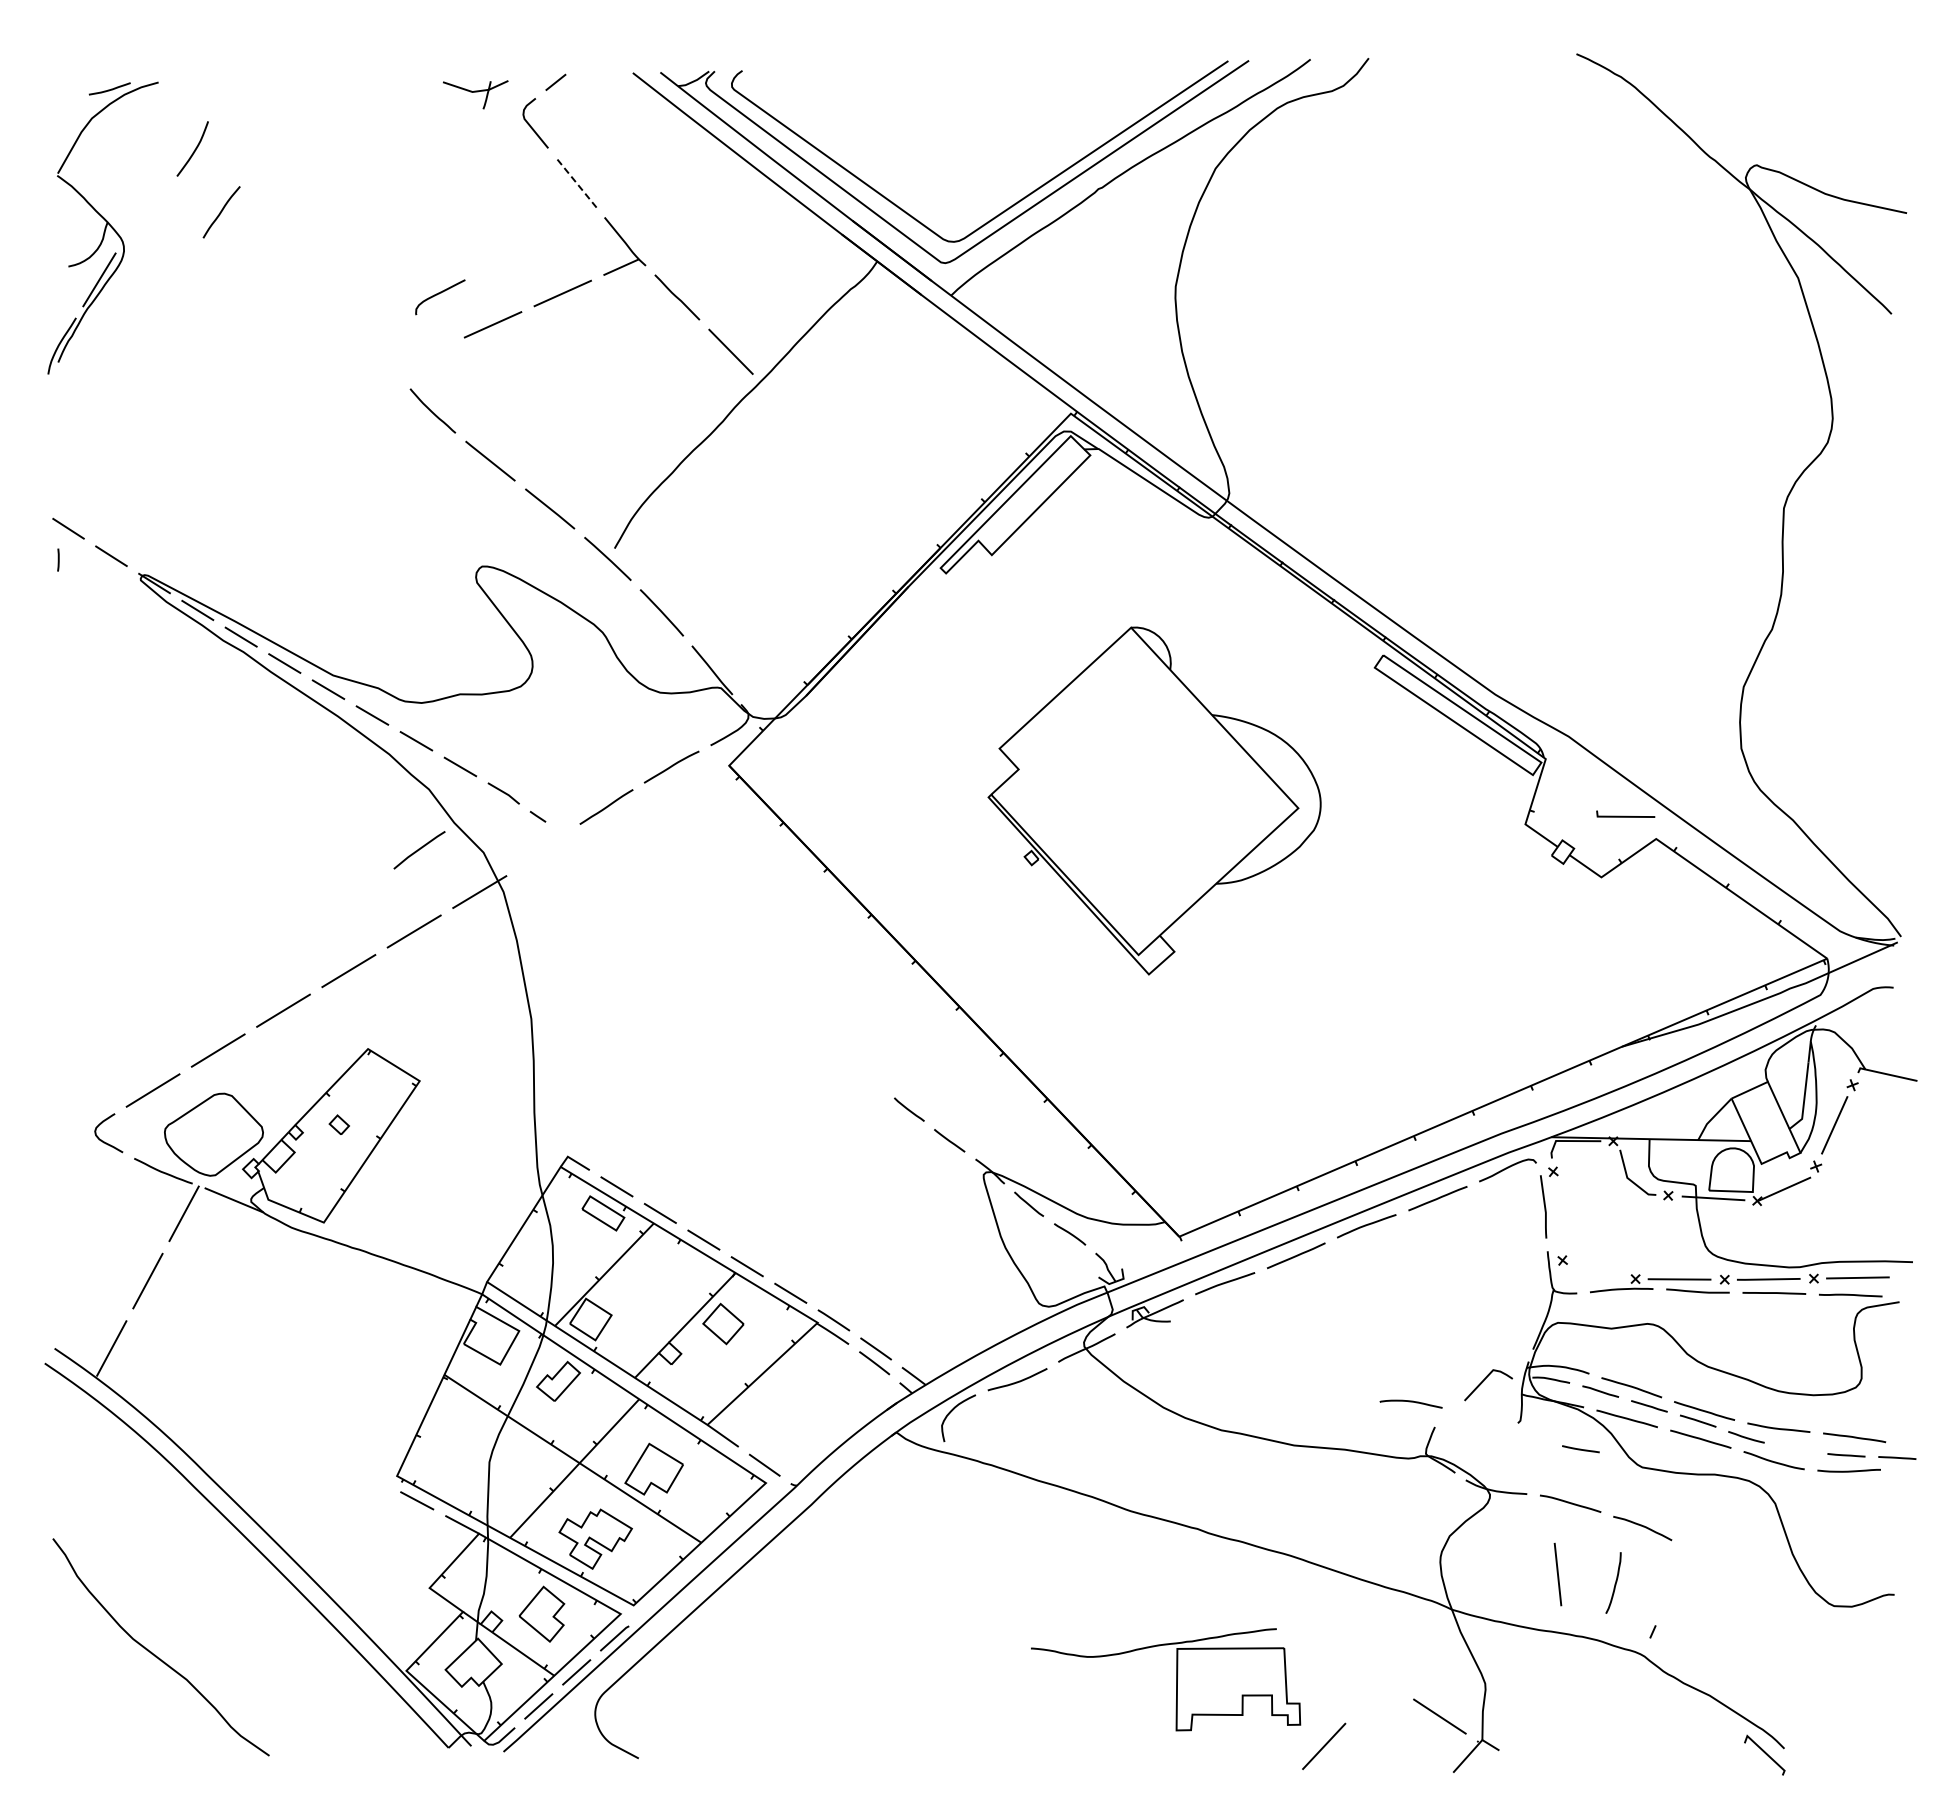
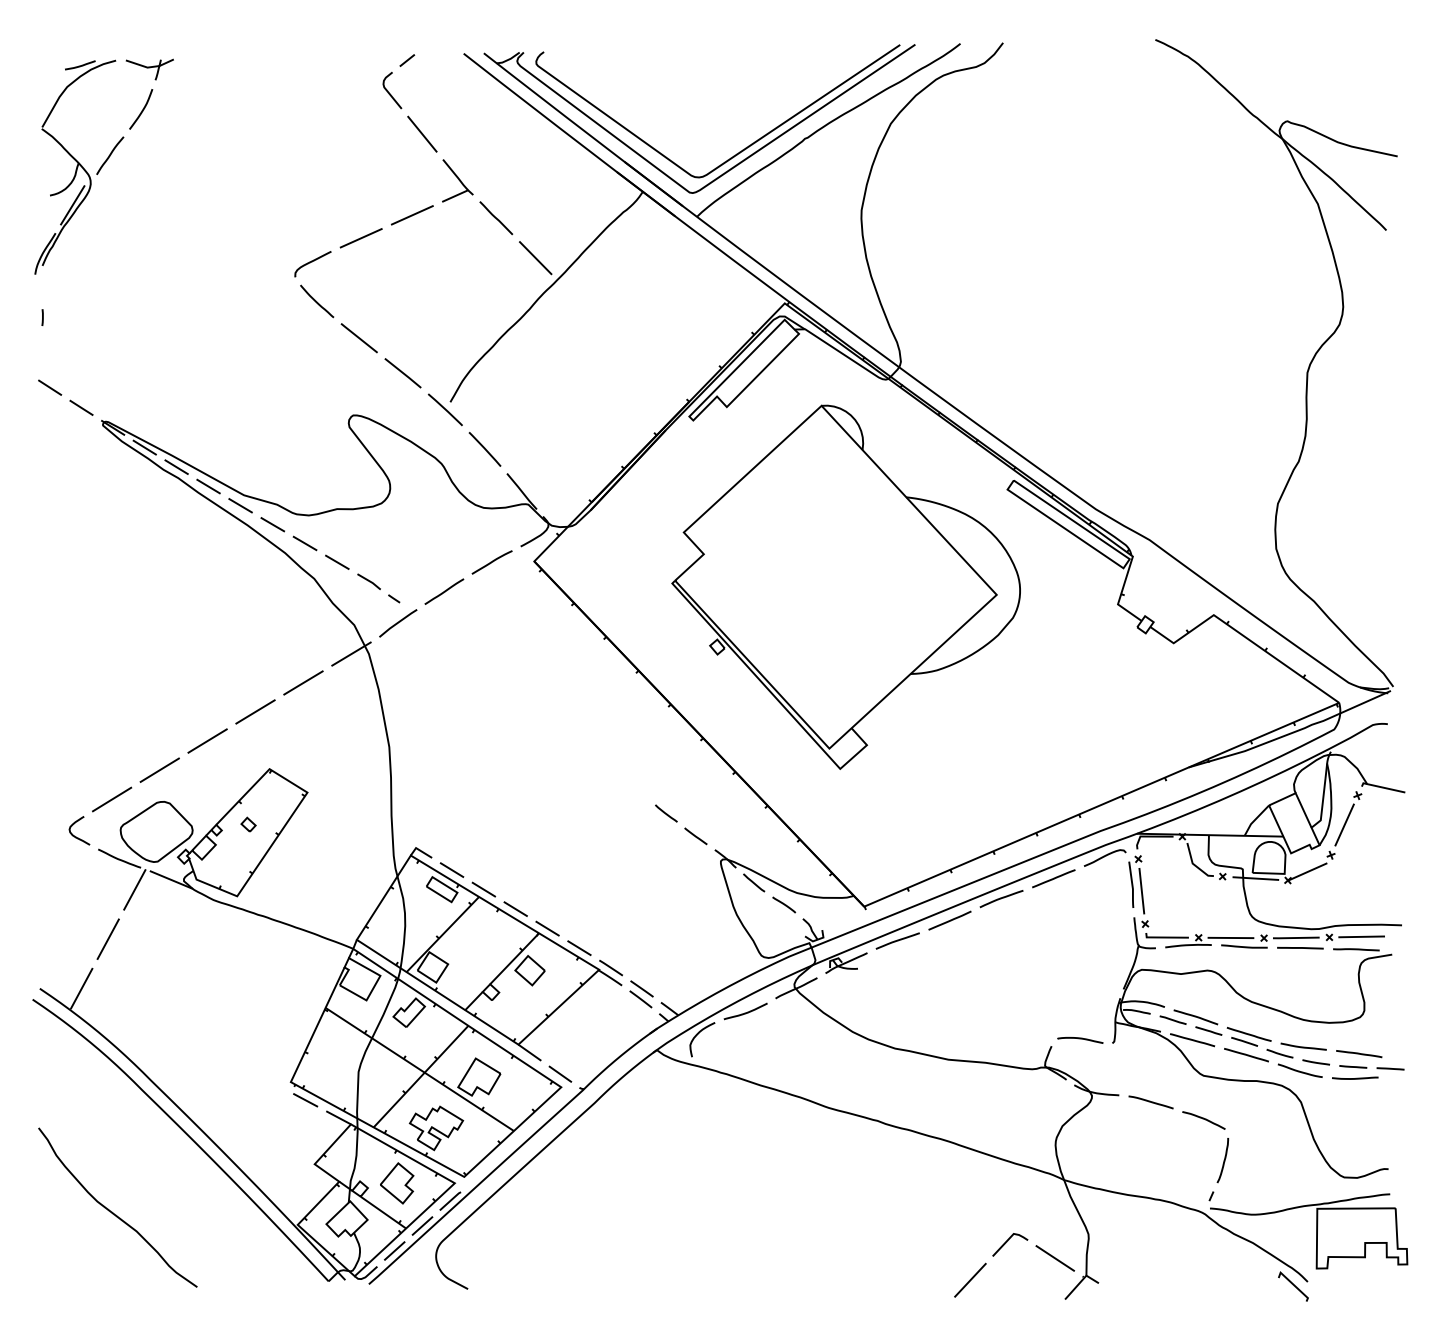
part: (475, 94) -> (149, 69), moved
line: (576, 182) -> (422, 133), dashed -> solid
curve: (221, 212) -> (110, 155), moved
curve: (439, 294) -> (312, 262), moved
line: (58, 559) -> (42, 317), moved
part: (1154, 800) -> (846, 586), size x1.43
line: (1625, 815) -> (1167, 936), moved
line: (419, 850) -> (398, 623), moved
curve: (1483, 1382) -> (1006, 1242), moved
curve: (1410, 1402) -> (1079, 1039), moved
line: (1580, 1449) -> (1315, 1062), moved
line: (1557, 1574) -> (1141, 891), moved
curve: (1614, 1583) -> (1223, 1160), moved
part: (1176, 1679) -> (1316, 1231), moved

